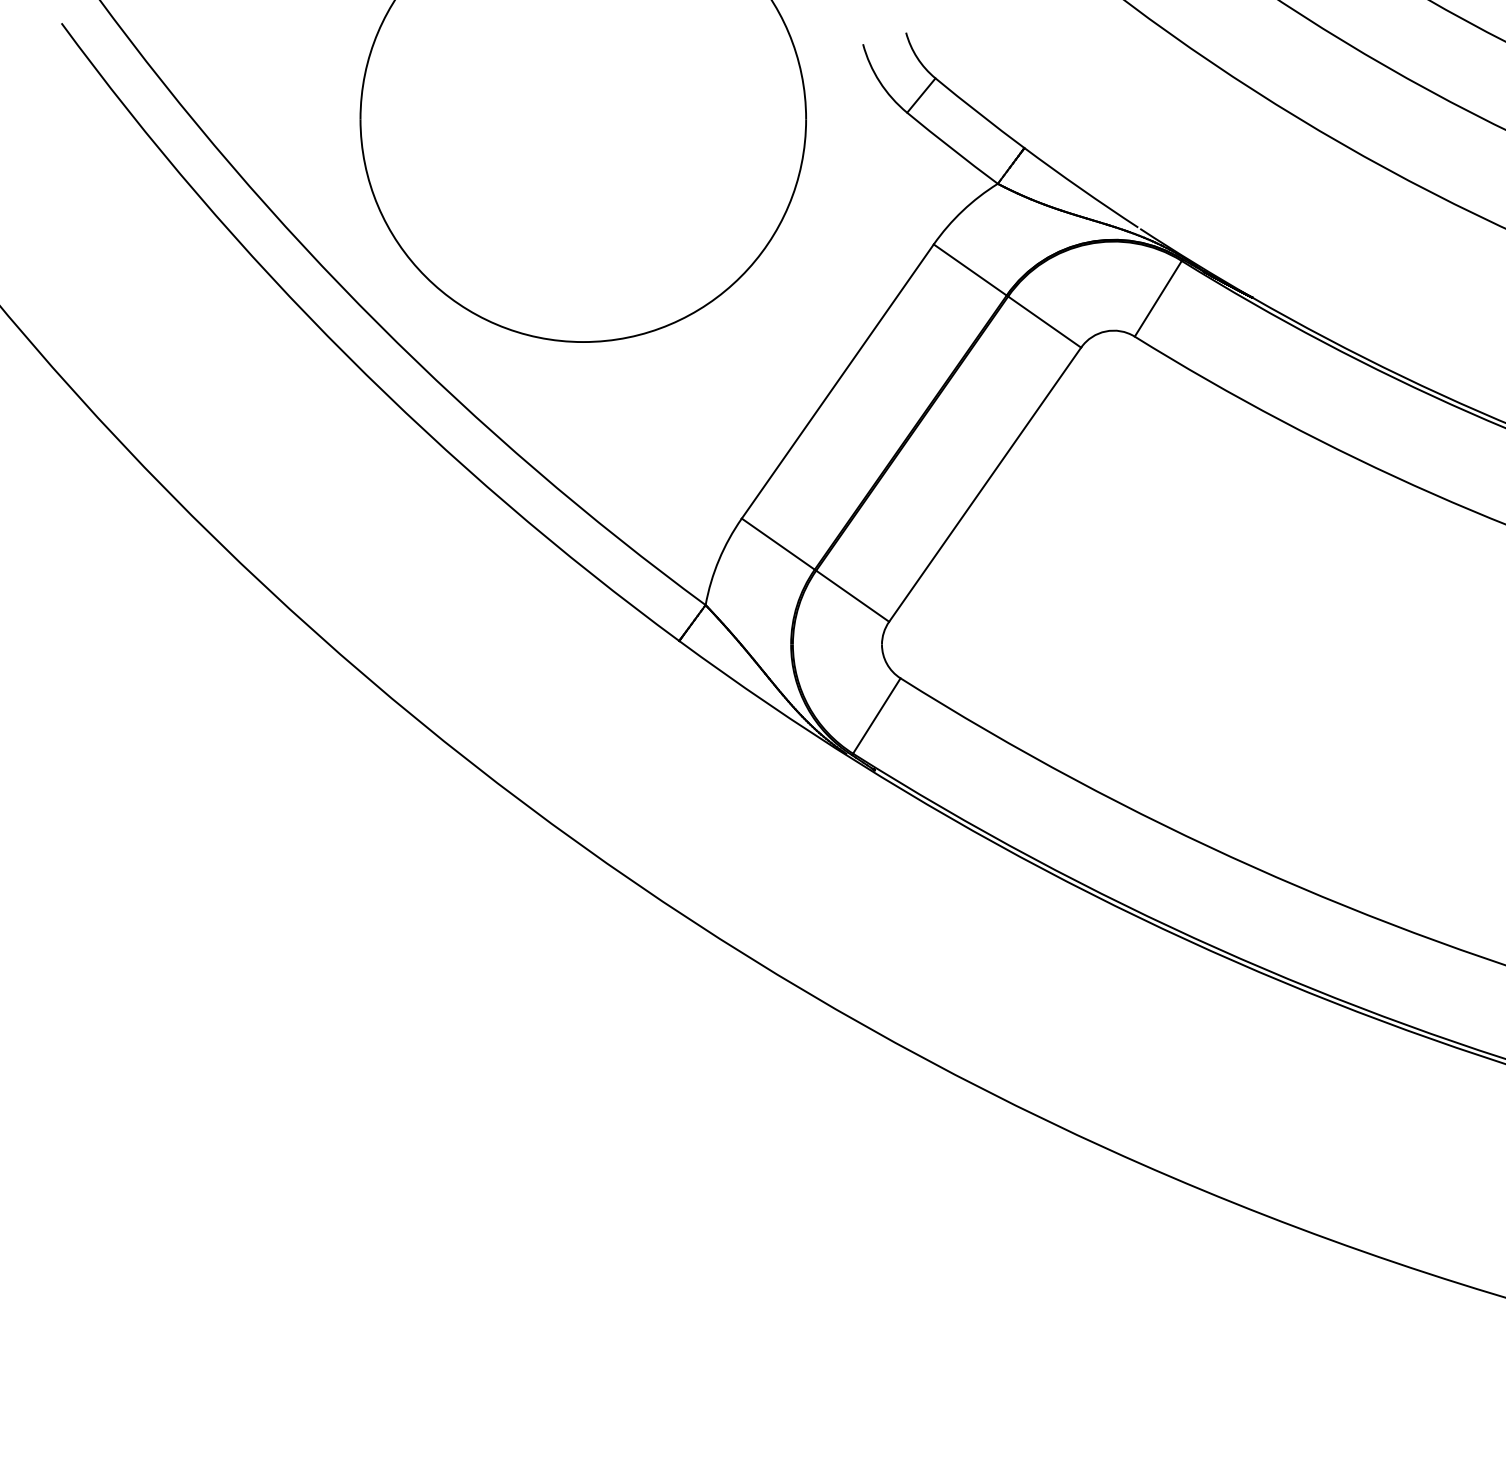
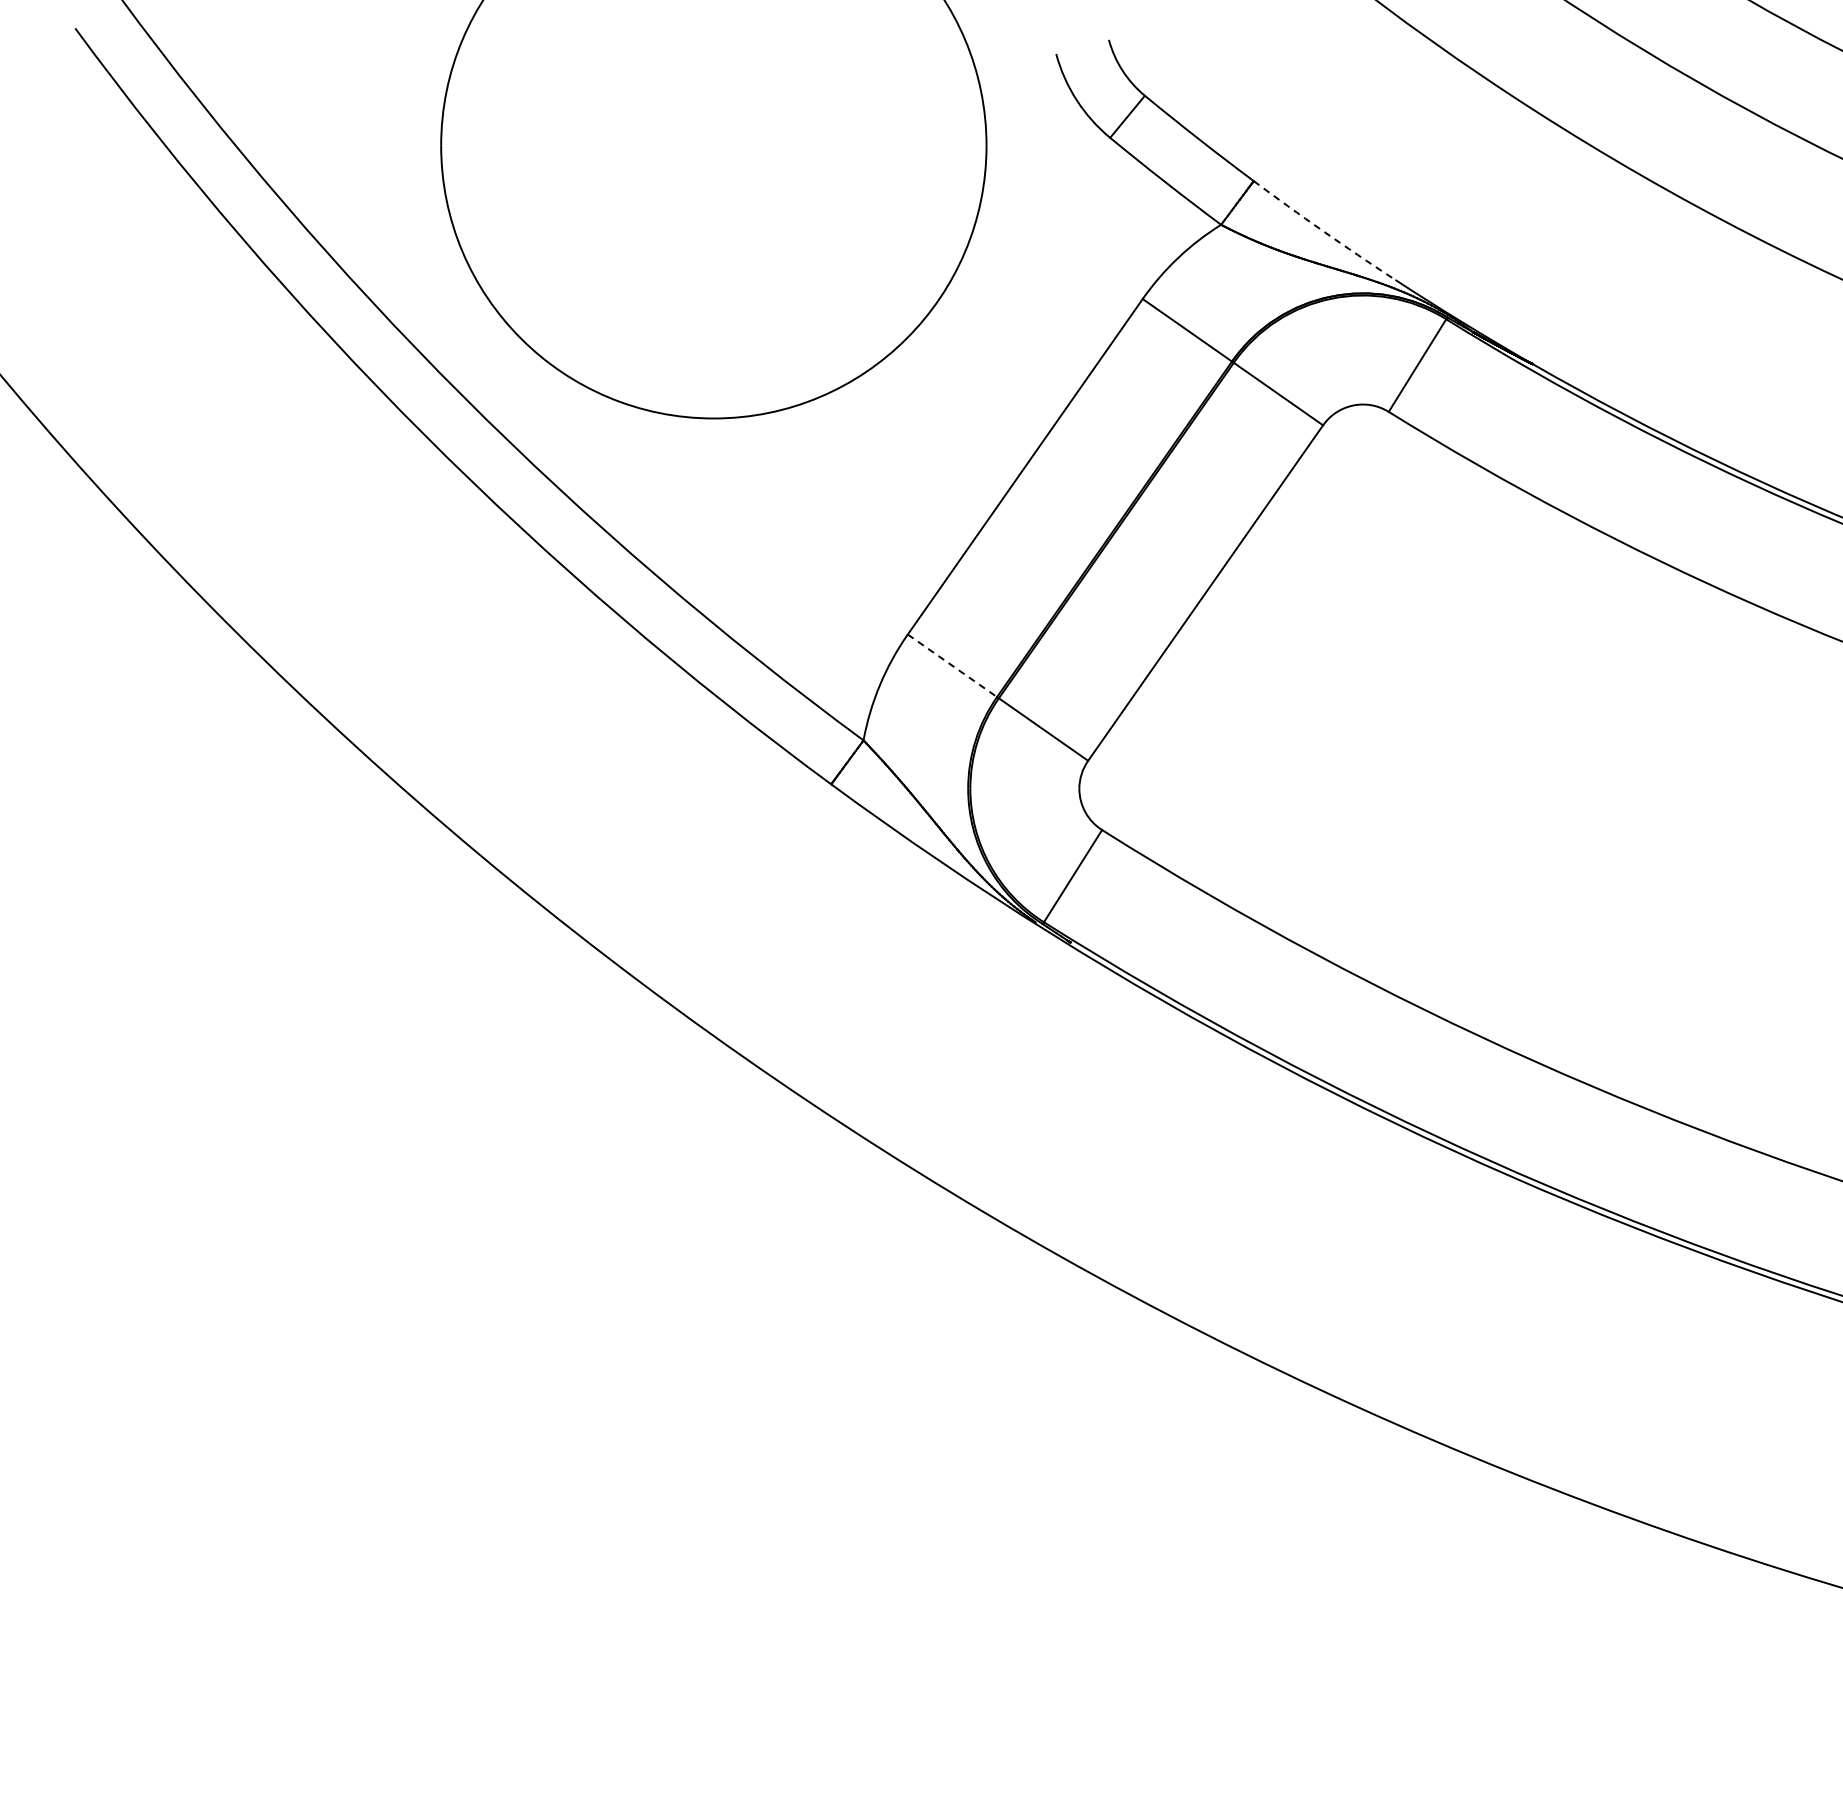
arc: (1080, 188) -> (1322, 230), solid -> dashed
line: (778, 543) -> (952, 665), solid -> dashed

